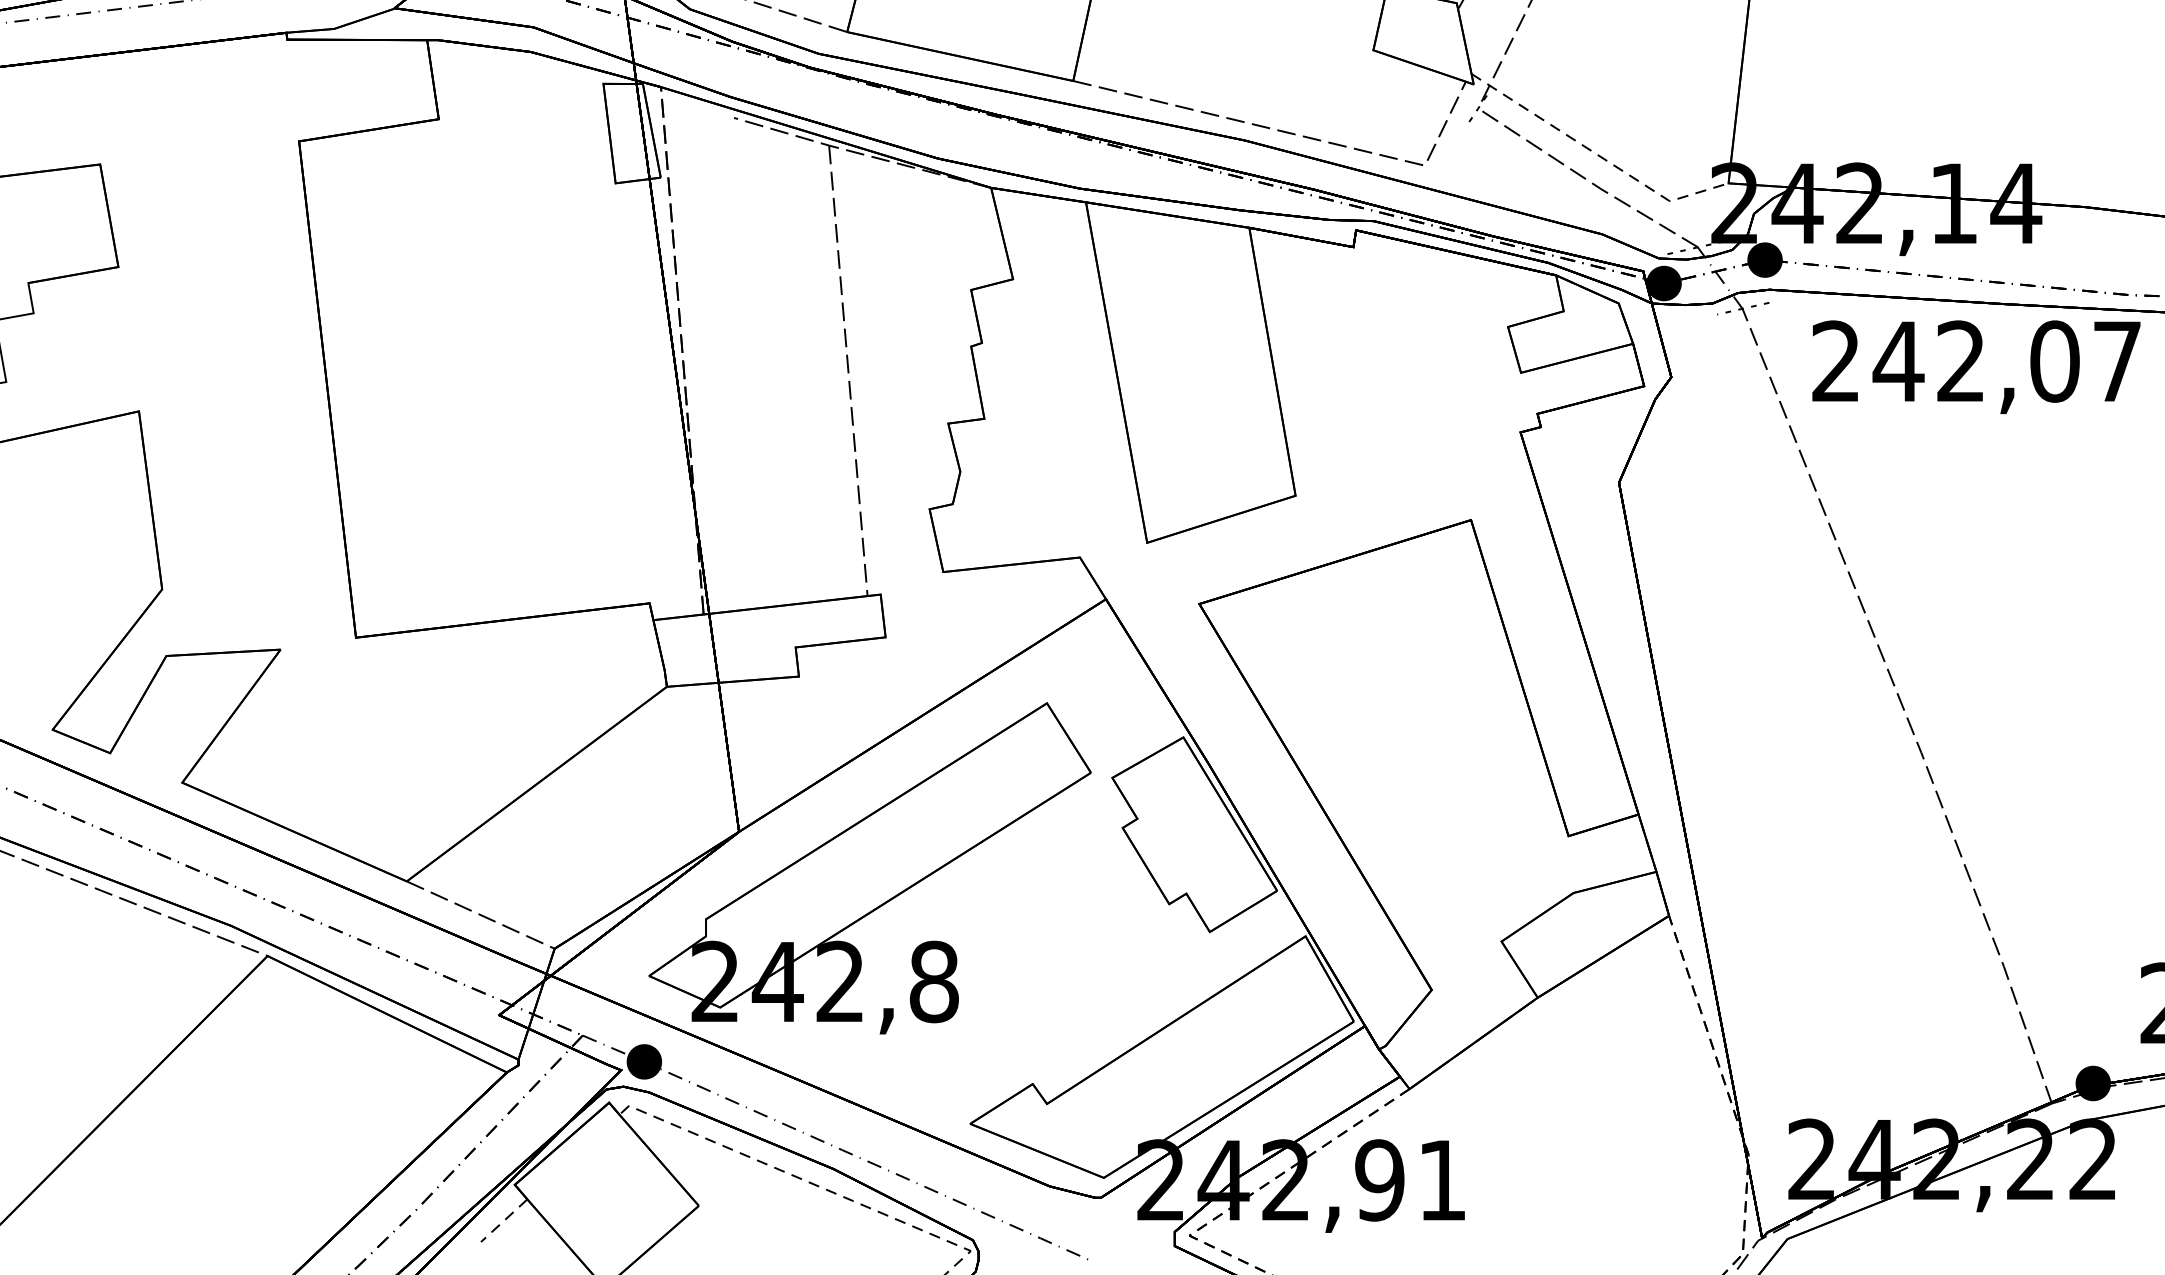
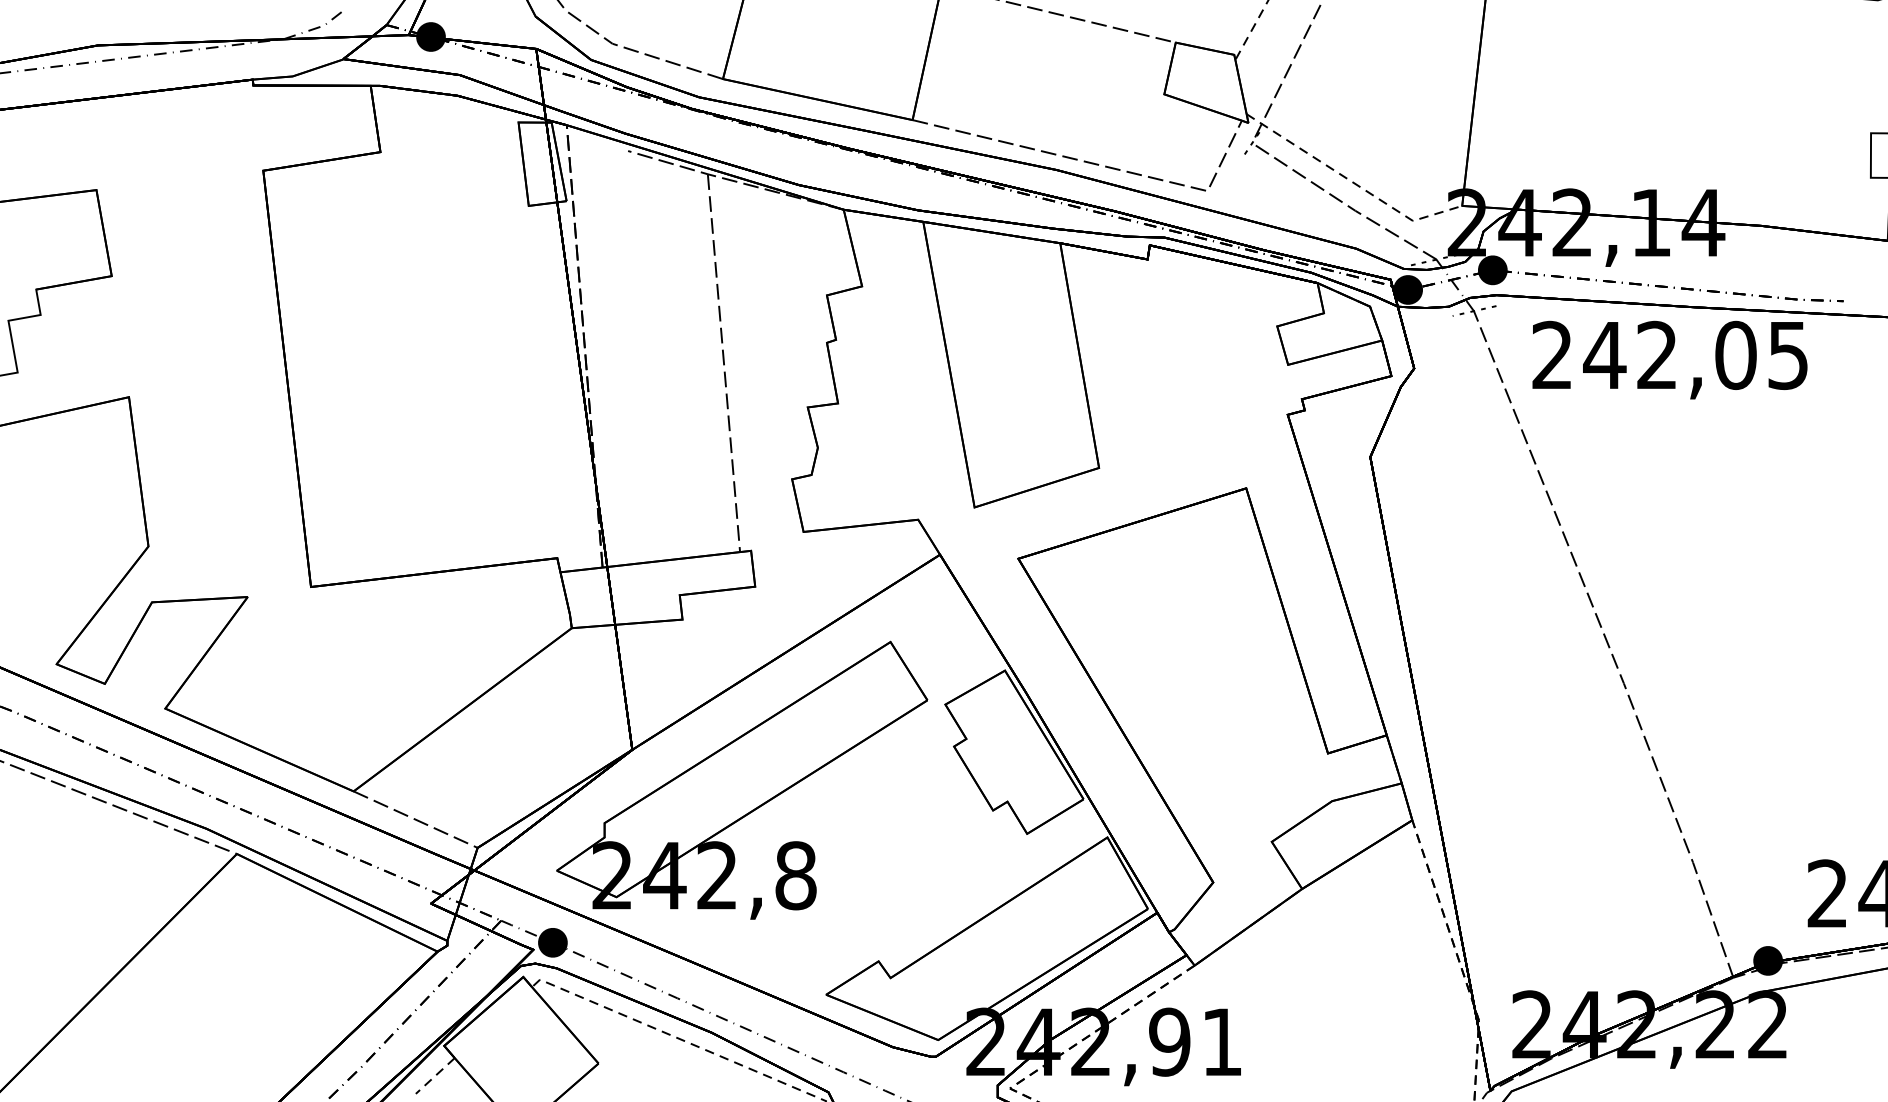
text: (2116, 362) -> (1787, 356), 242,07 -> 242,05

